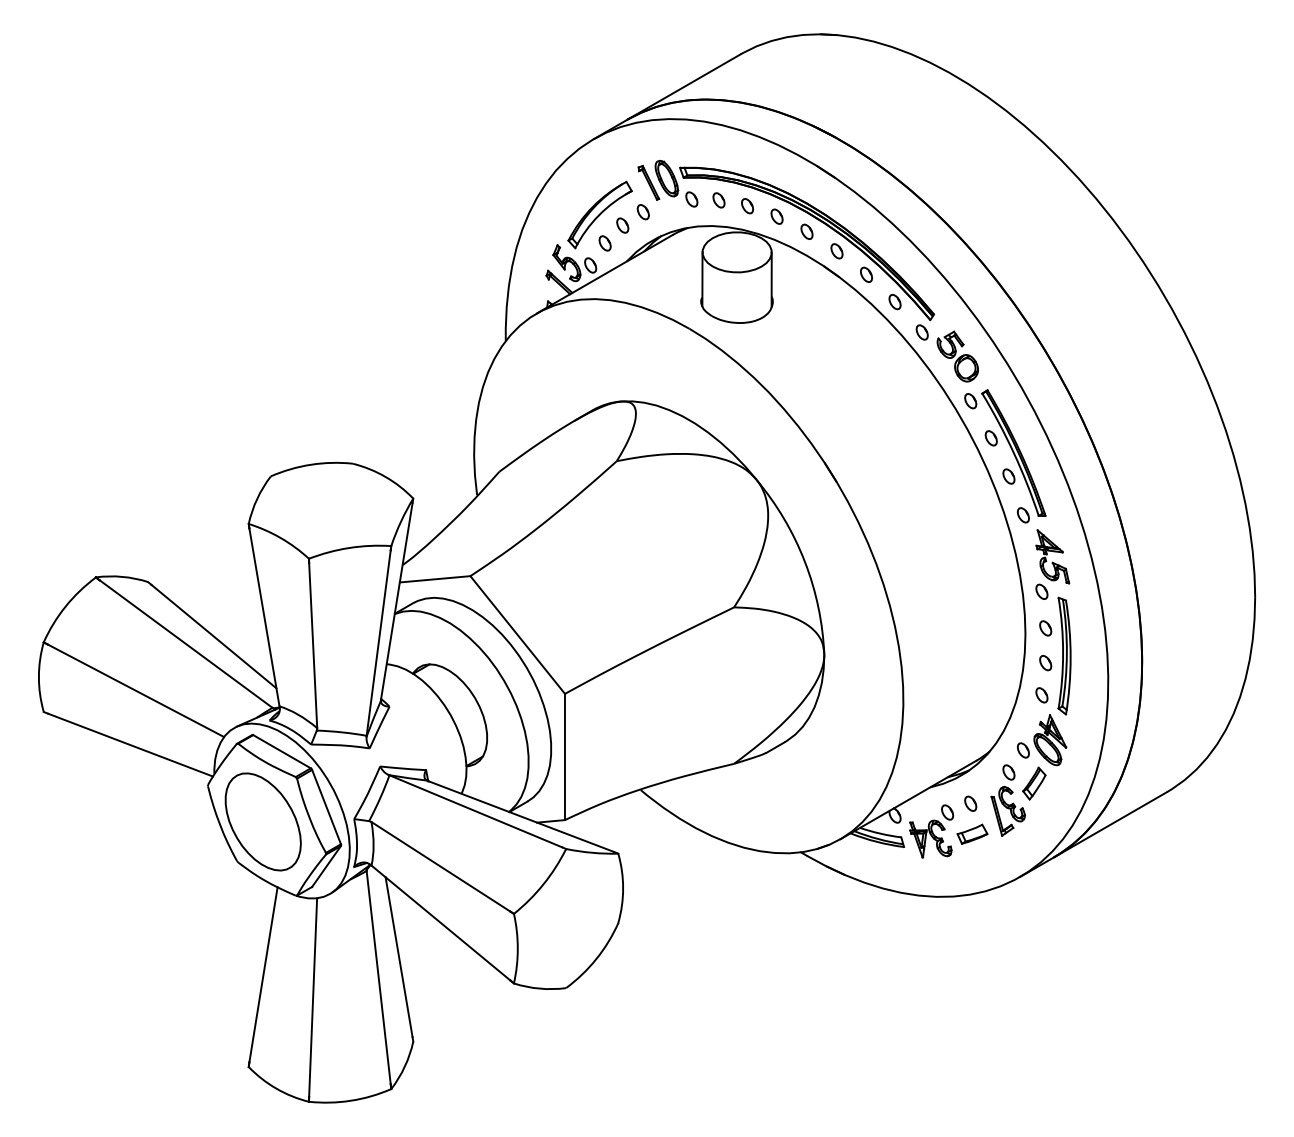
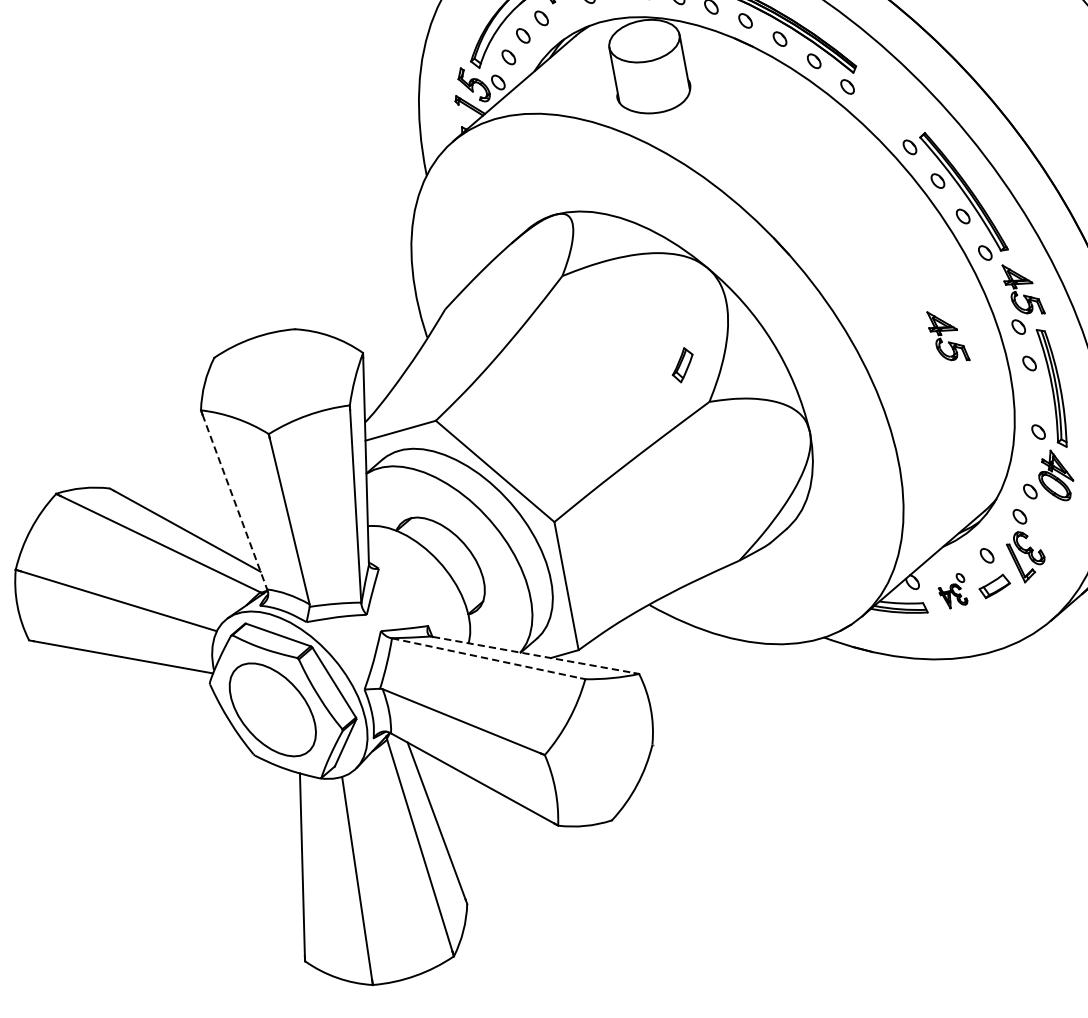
part: (957, 356) -> (887, 104), removed
part: (972, 587) -> (947, 336), added
line: (264, 617) -> (234, 502), solid -> dashed
part: (1045, 663) -> (1036, 399), removed
part: (1034, 783) -> (682, 365), moved
line: (475, 811) -> (486, 658), solid -> dashed
line: (521, 816) -> (533, 654), solid -> dashed
part: (931, 831) -> (952, 591), size x0.6

